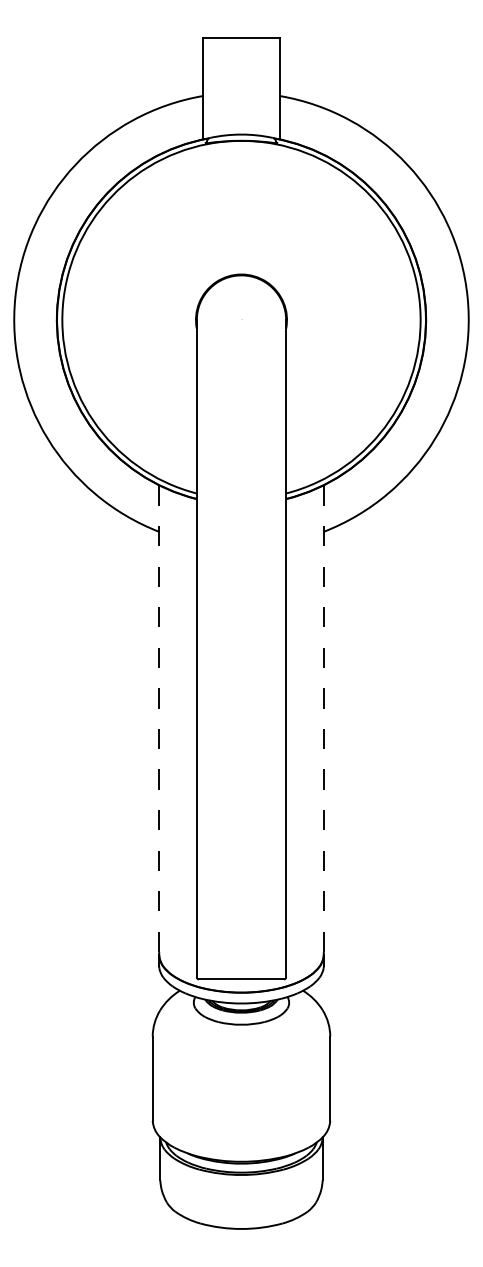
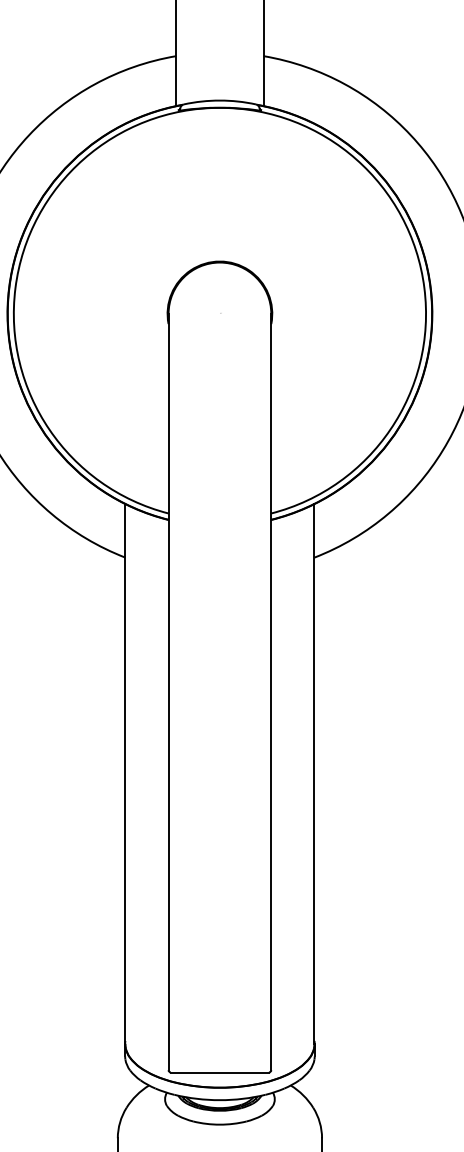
line: (159, 720) -> (125, 774), dashed -> solid
line: (323, 720) -> (314, 774), dashed -> solid

